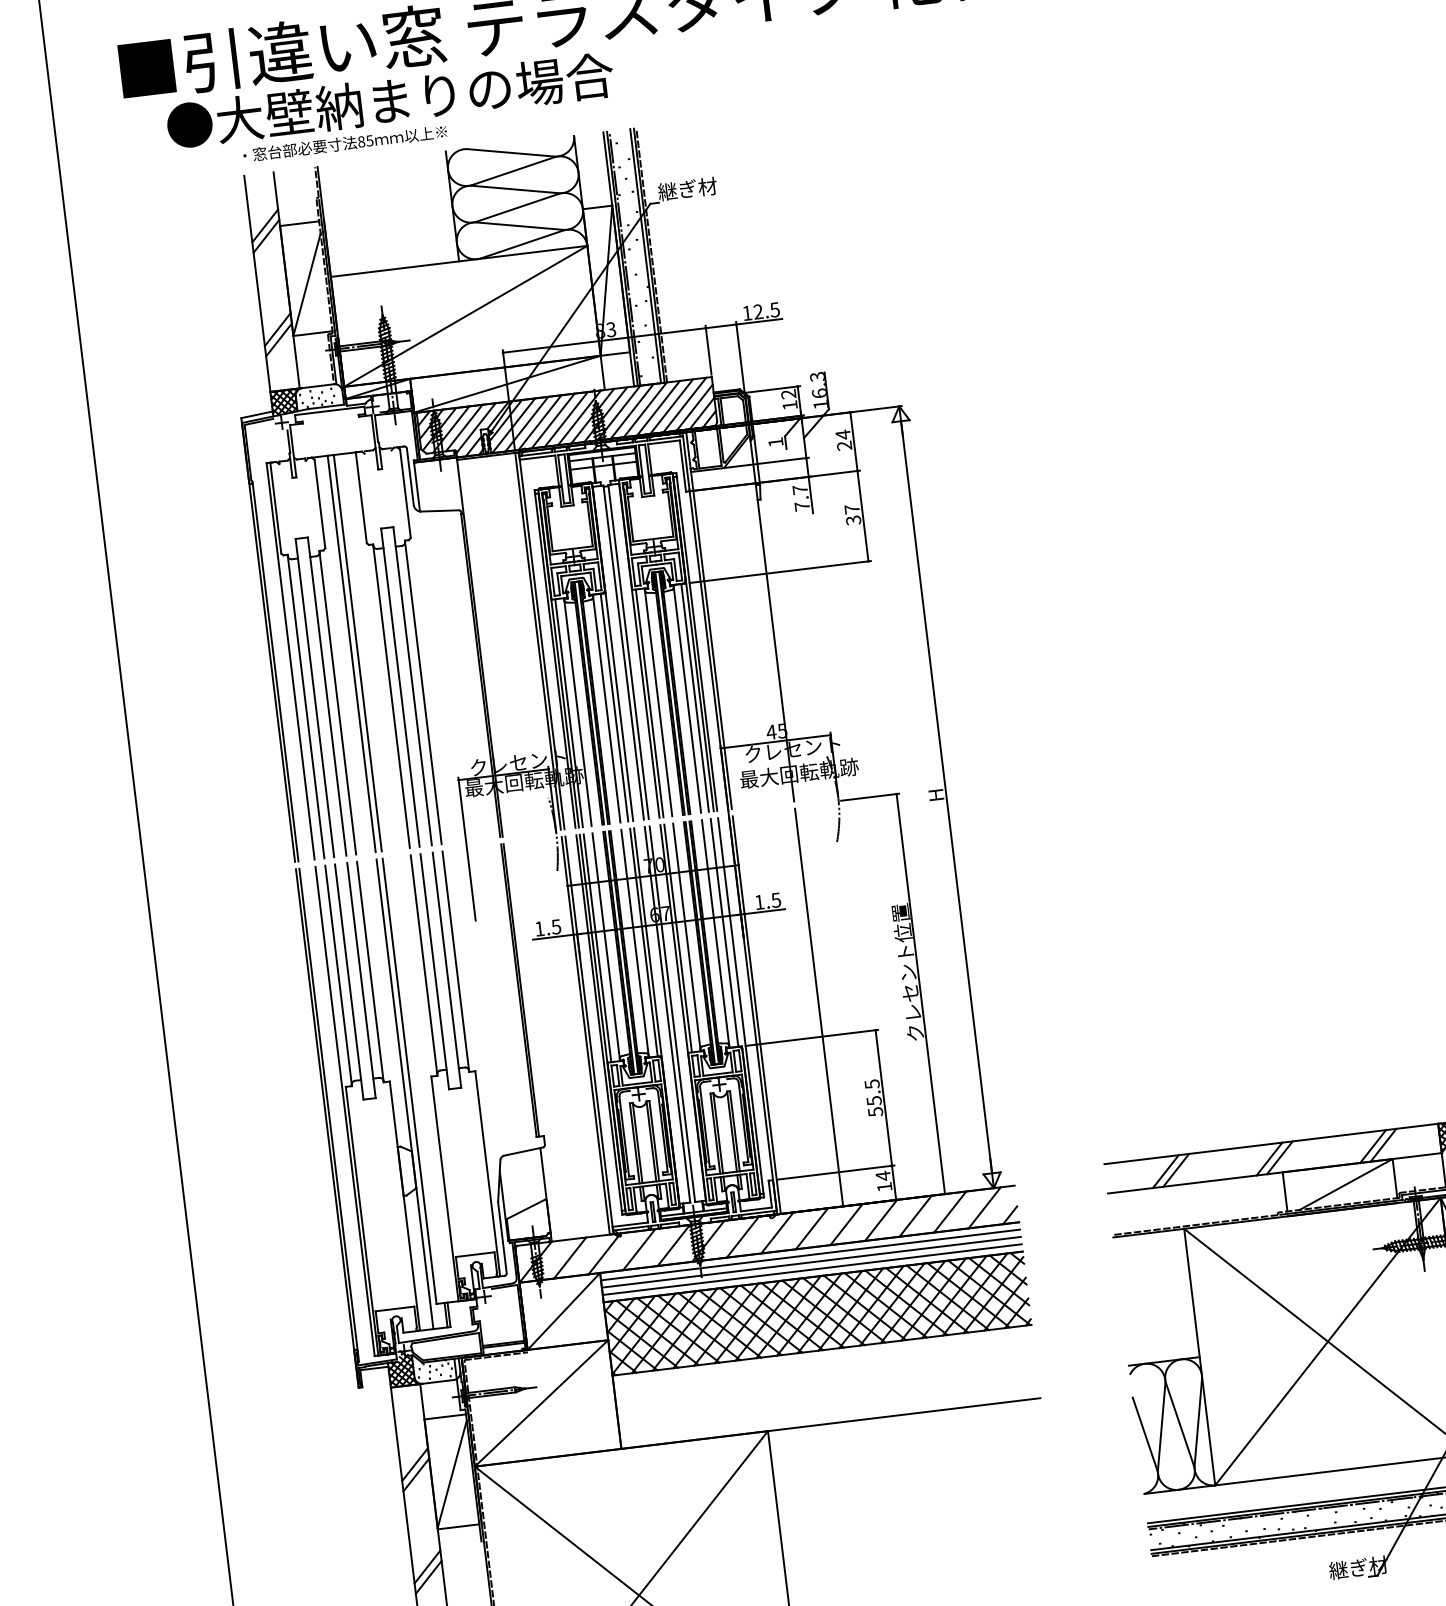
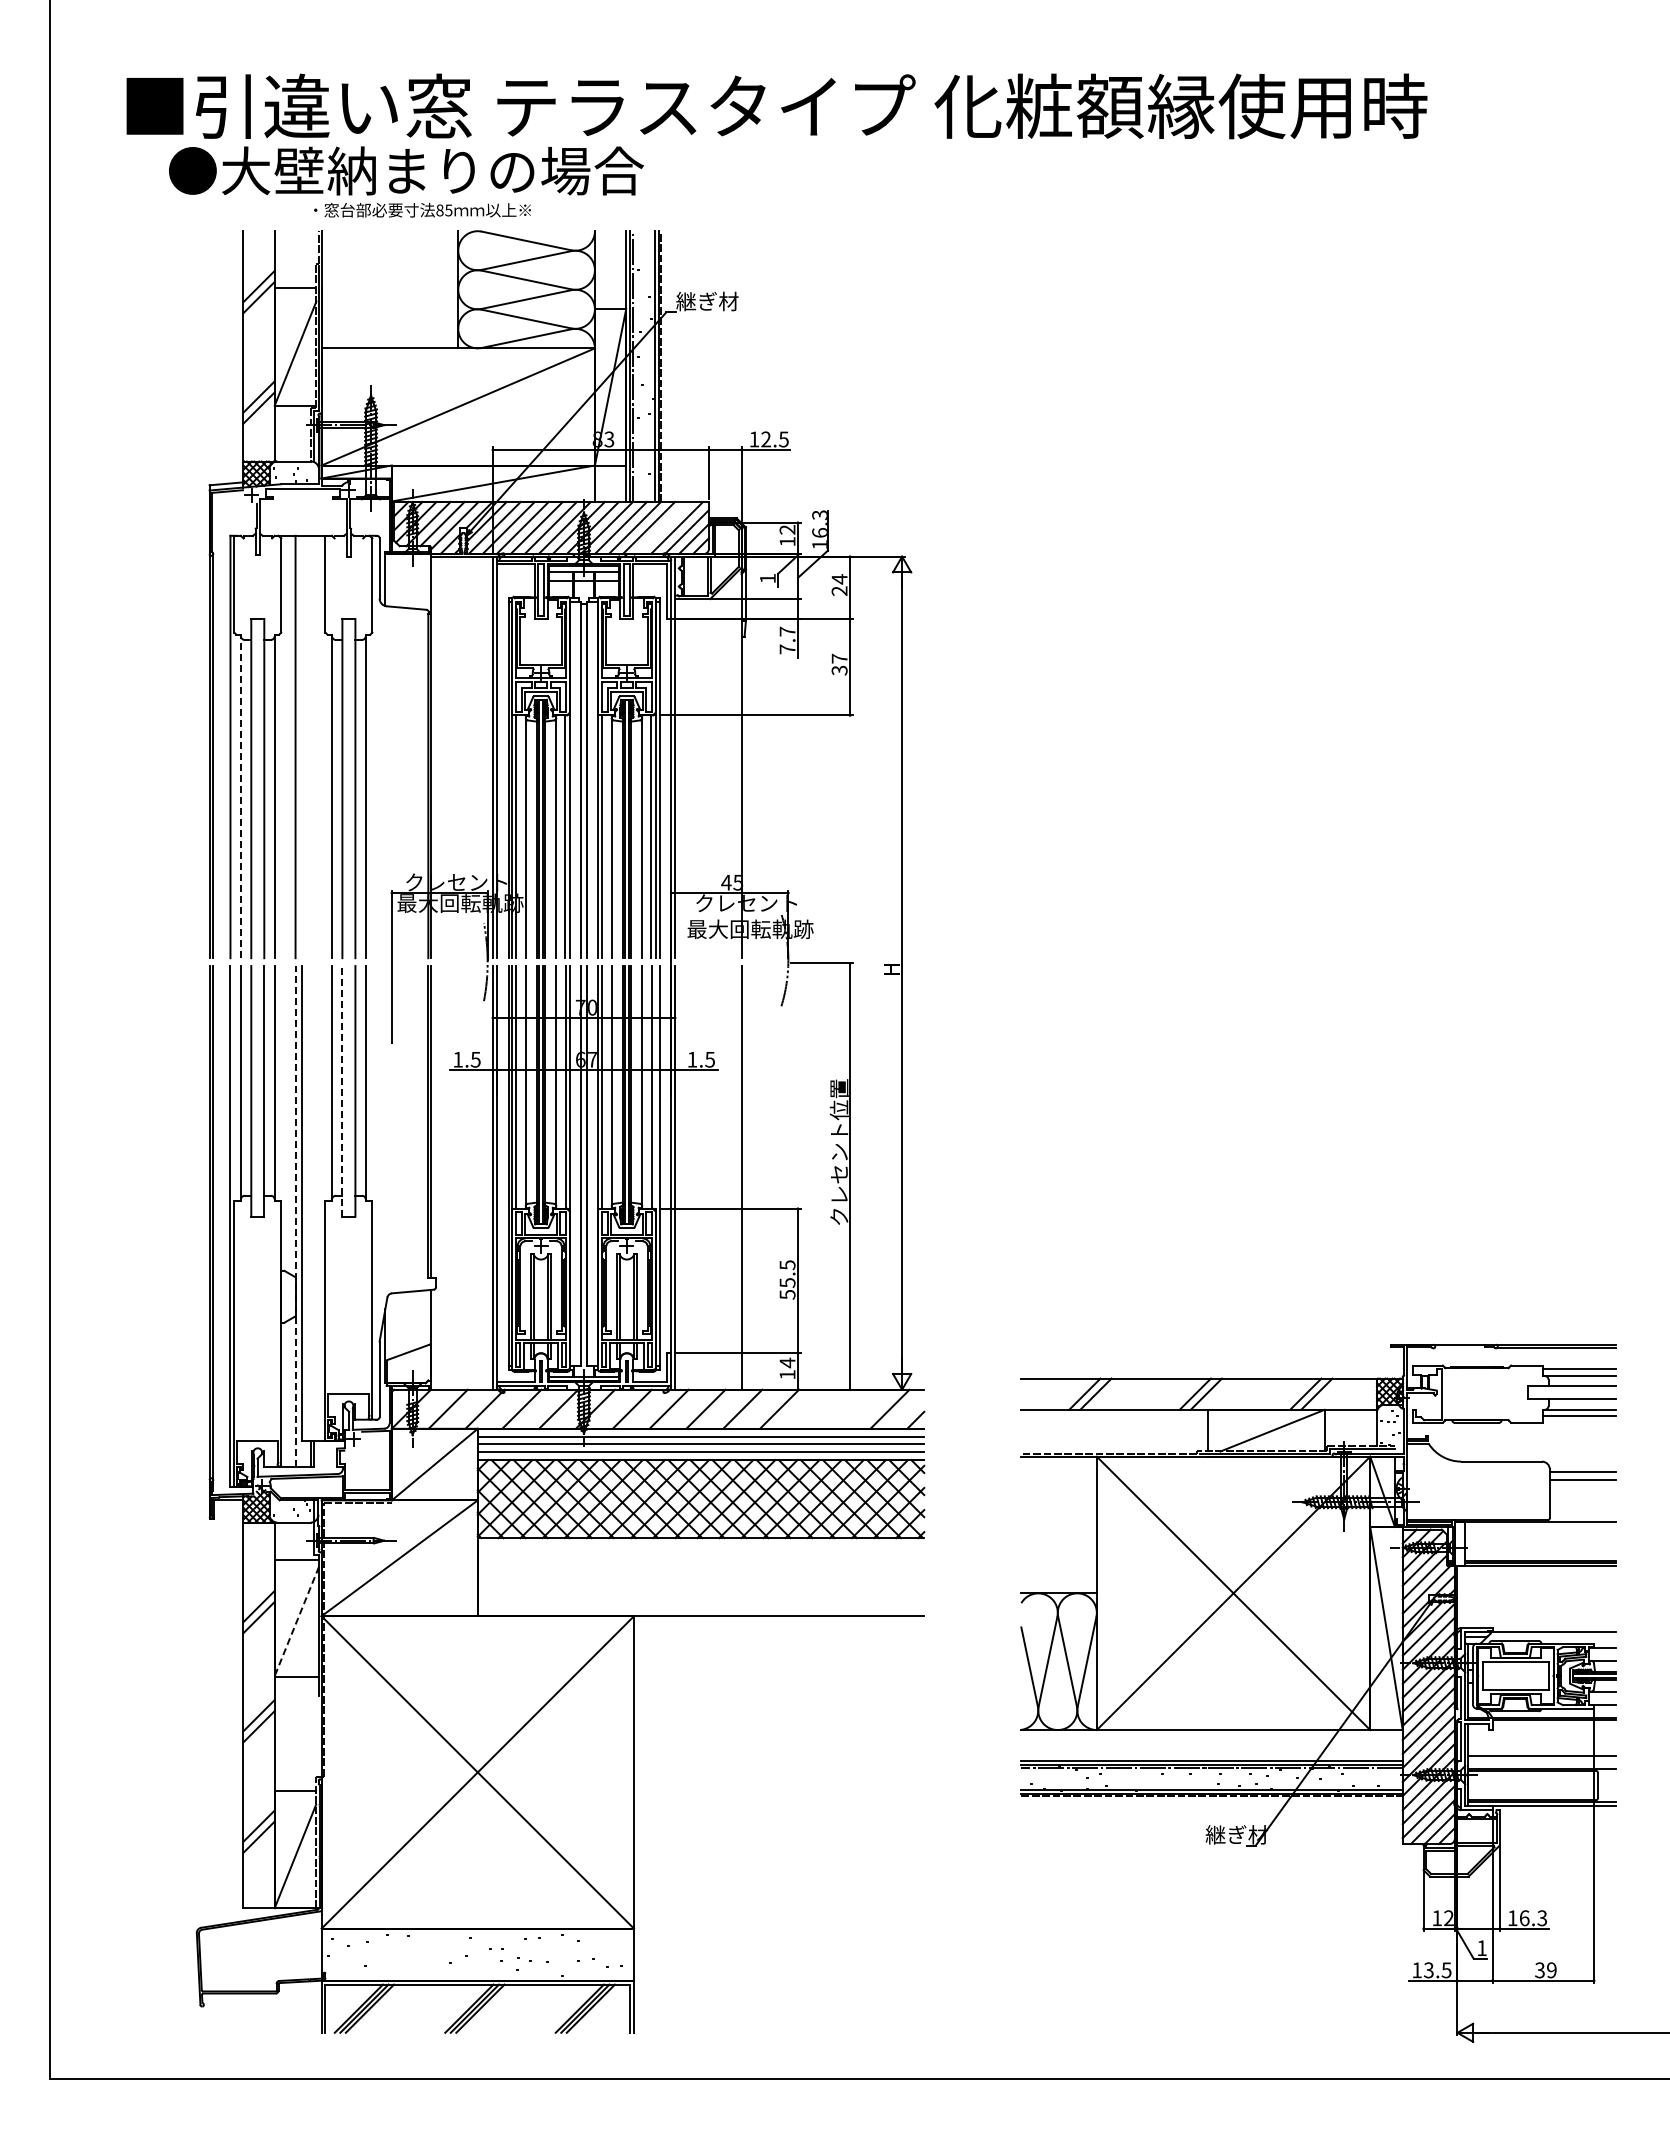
text: (345, 143) -> (422, 210), moved
line: (671, 406) -> (662, 527), removed
line: (358, 652) -> (302, 746), removed
line: (305, 706) -> (240, 796), solid -> dashed
line: (434, 970) -> (342, 1090), solid -> dashed
line: (404, 1093) -> (295, 1215), solid -> dashed
line: (949, 1211) -> (852, 1408), removed
line: (914, 1215) -> (815, 1408), removed
line: (451, 1474) -> (296, 1621), solid -> dashed

